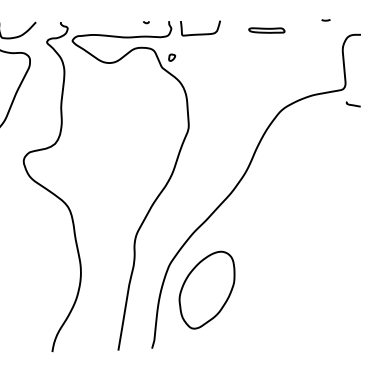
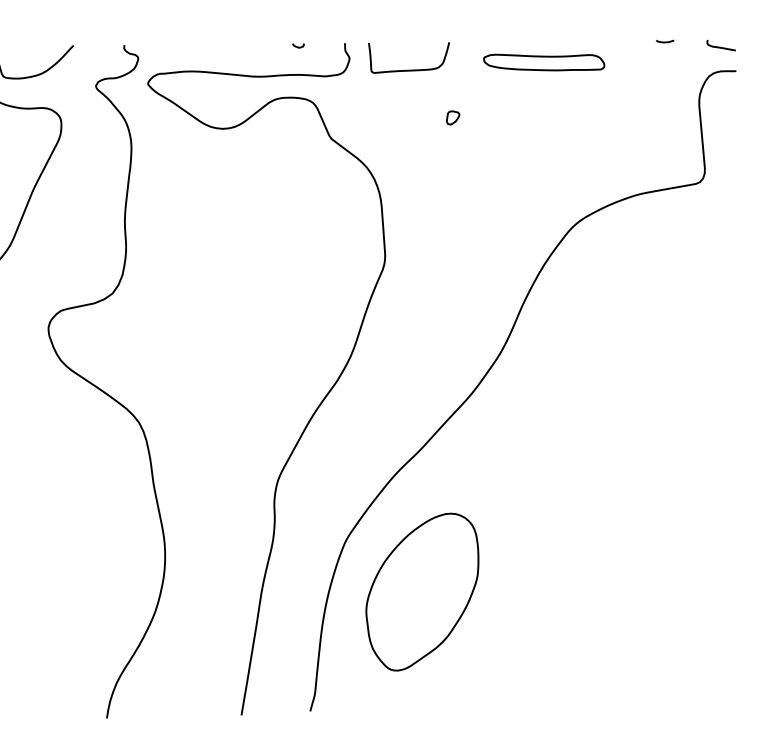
part: (266, 30) -> (543, 62), size x1.67
part: (171, 57) -> (451, 117), moved
curve: (352, 104) -> (719, 46), moved

